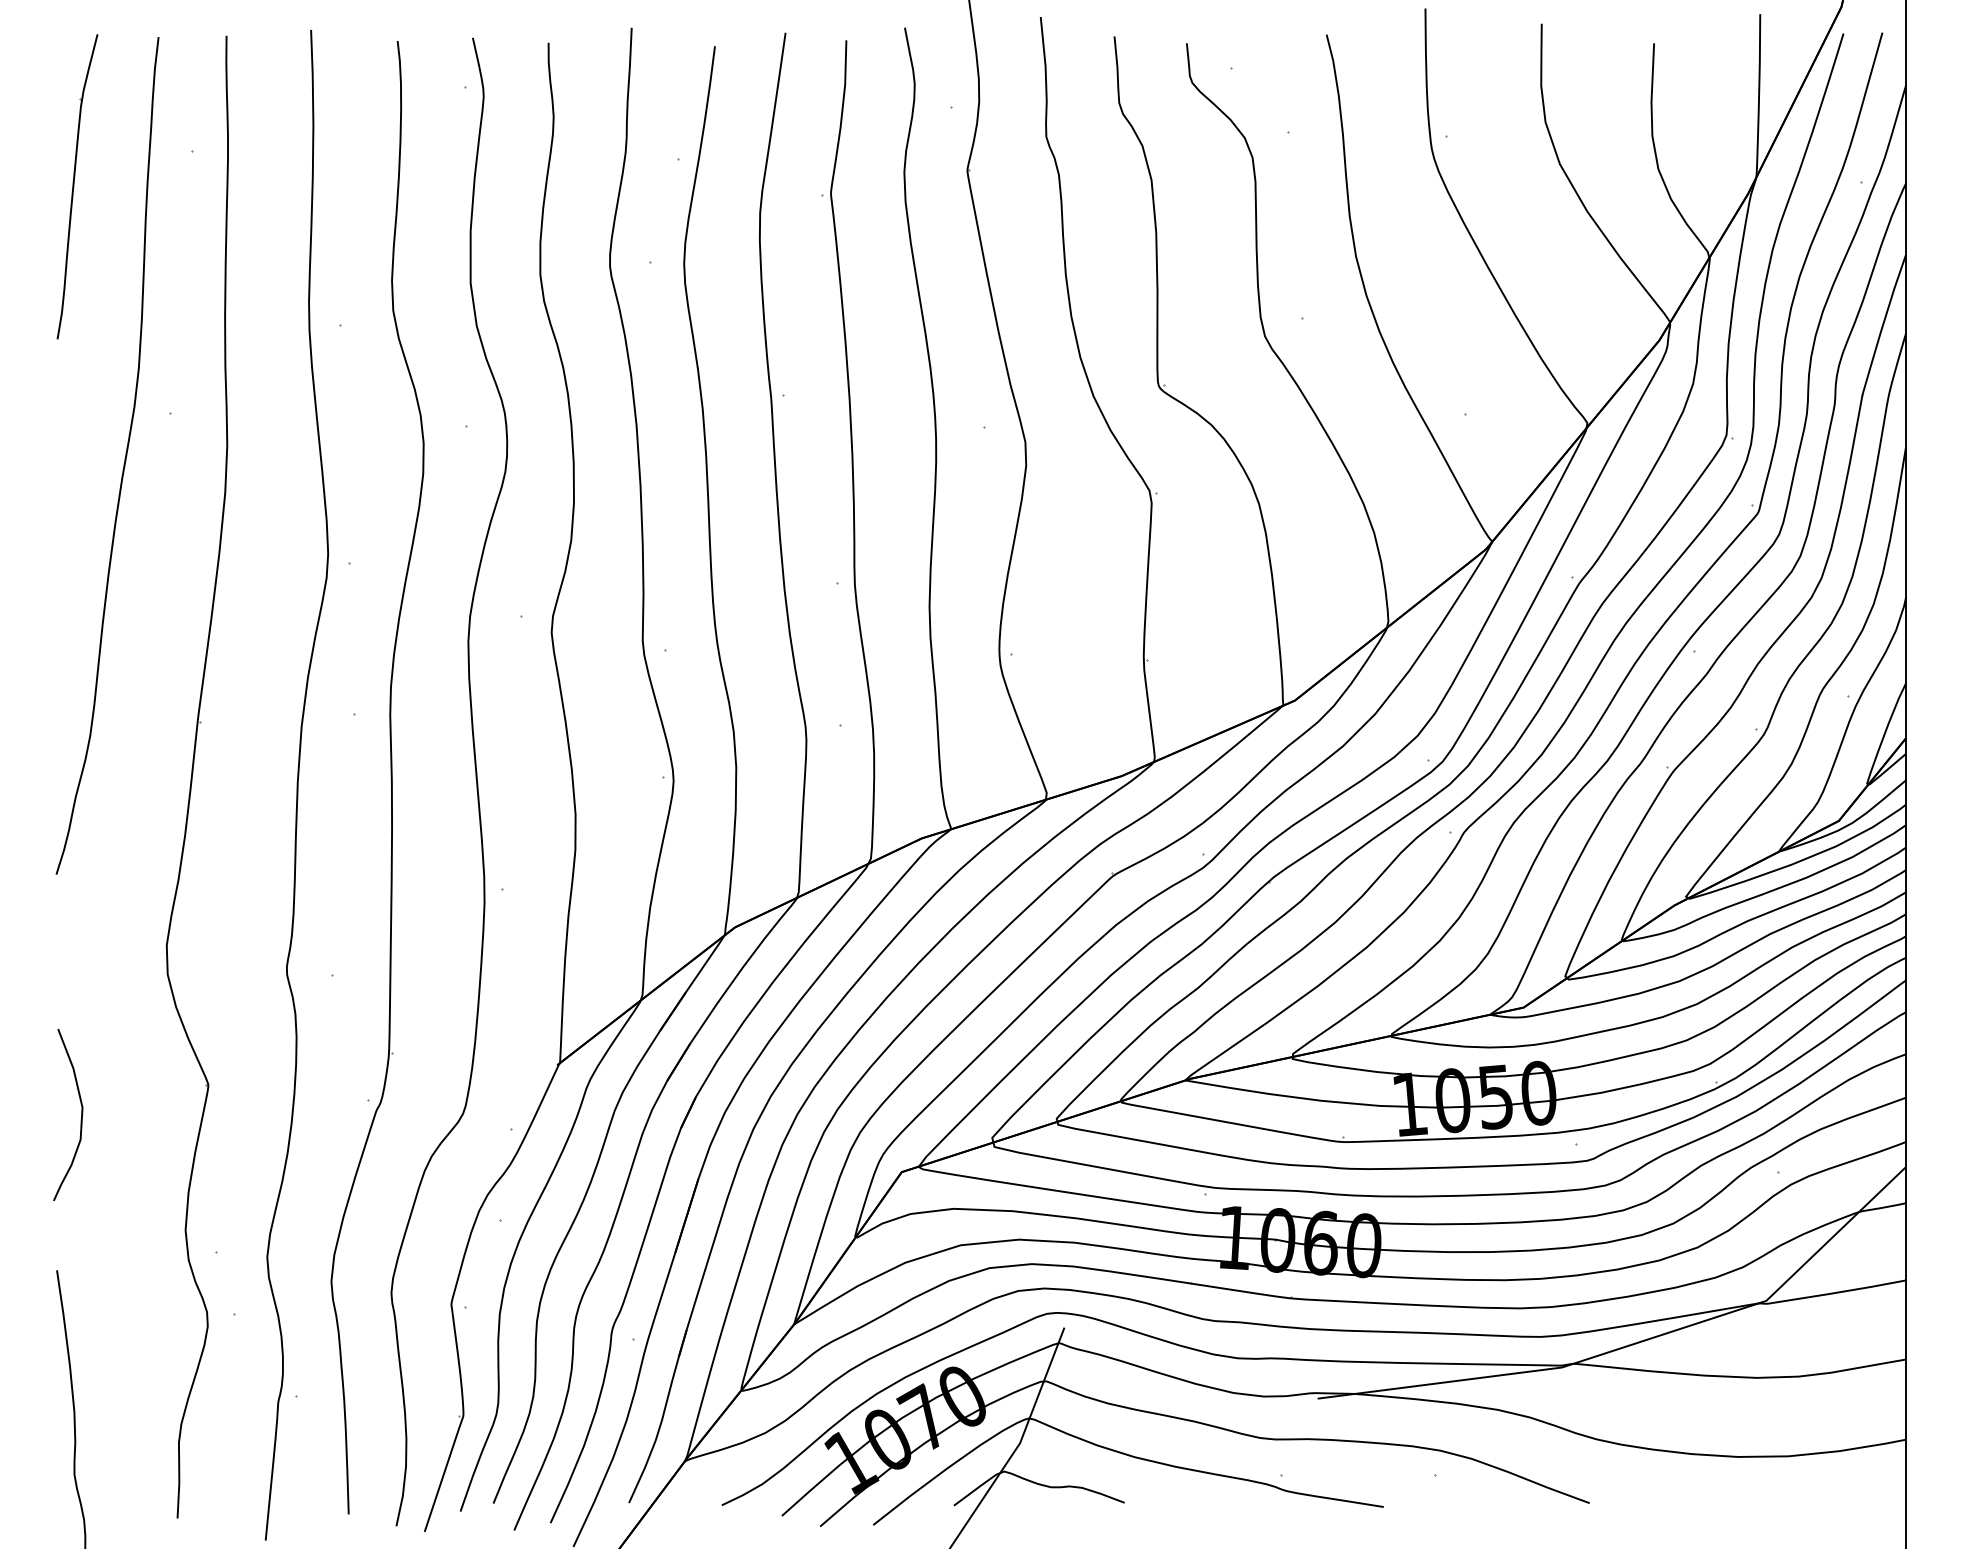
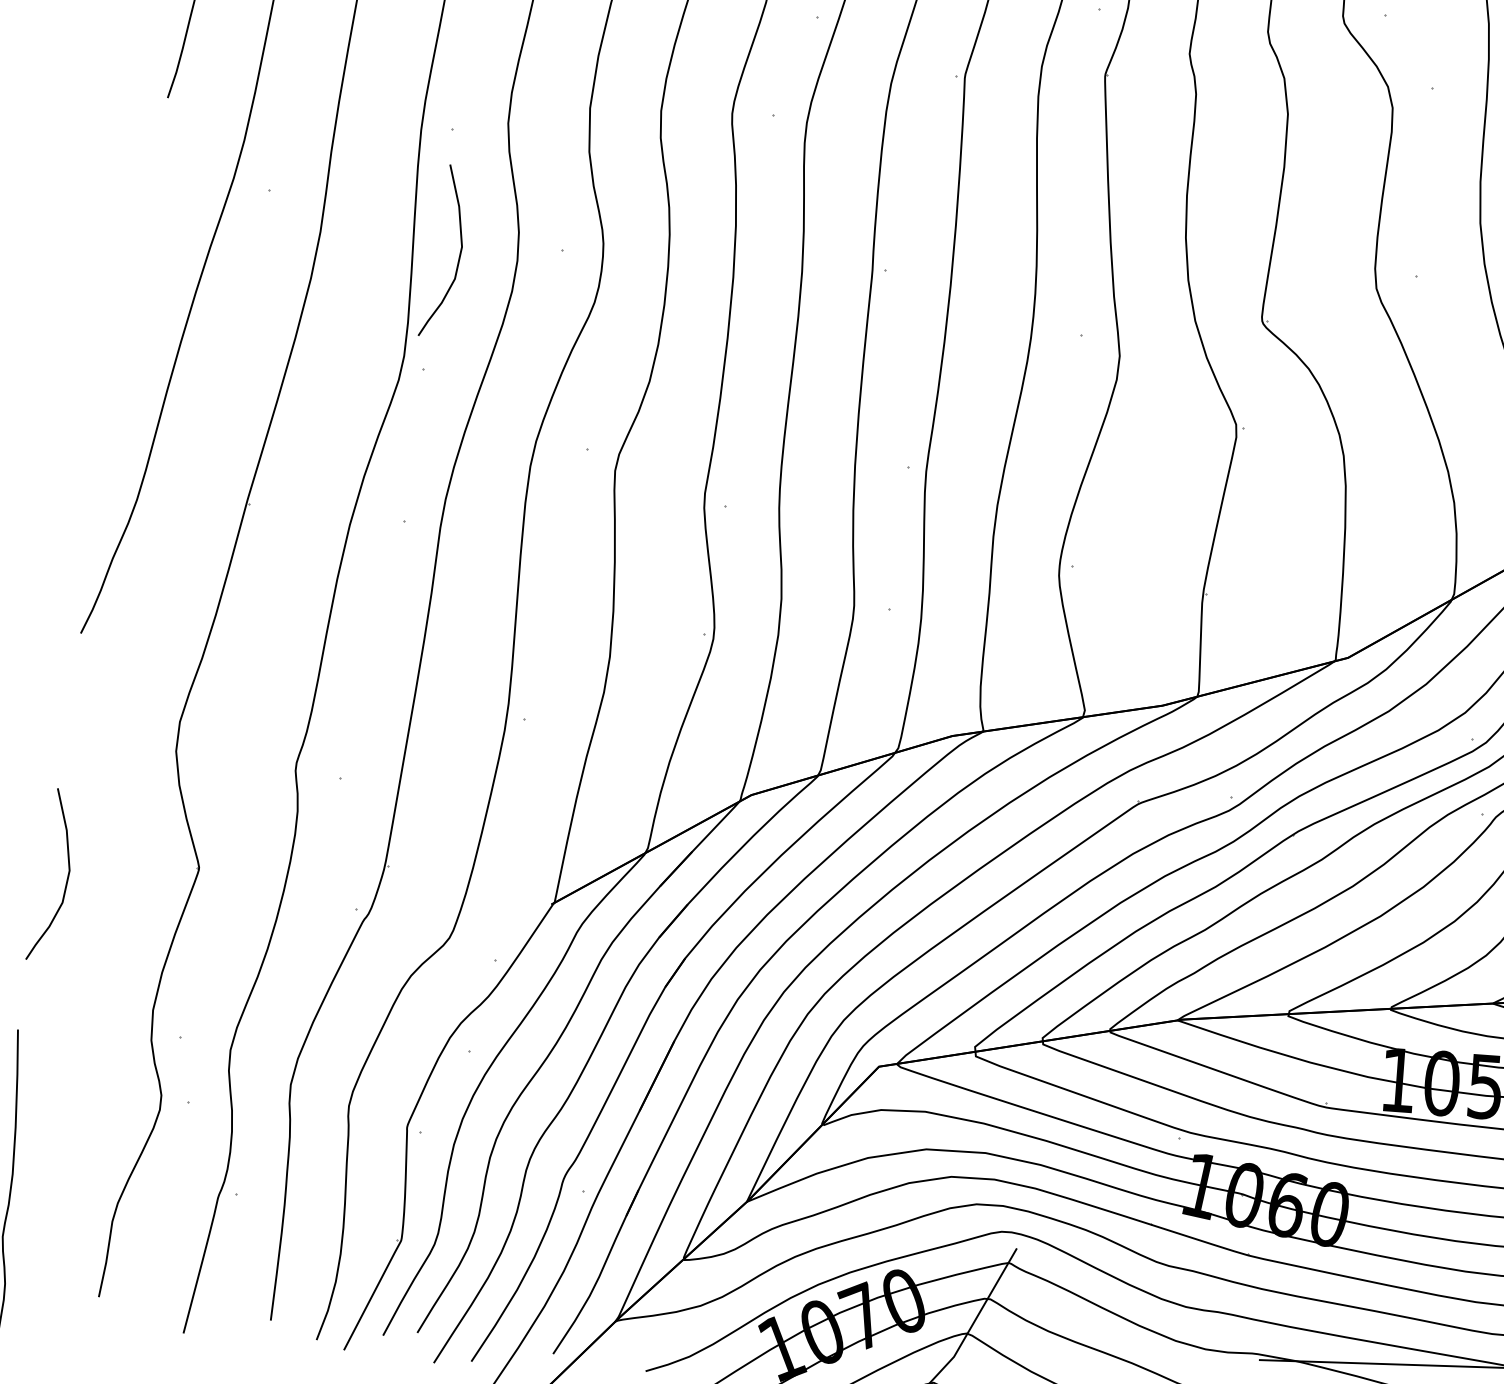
curve: (365, 450) -> (458, 258), added

